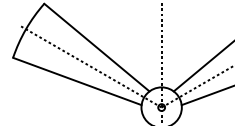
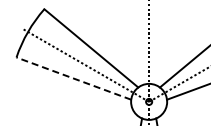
line: (76, 81) -> (73, 78), solid -> dashed

